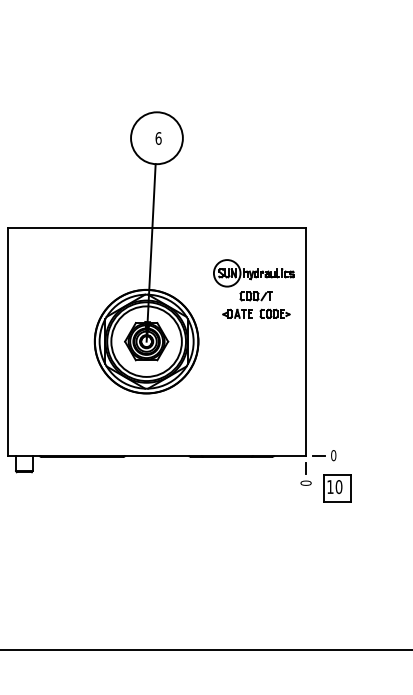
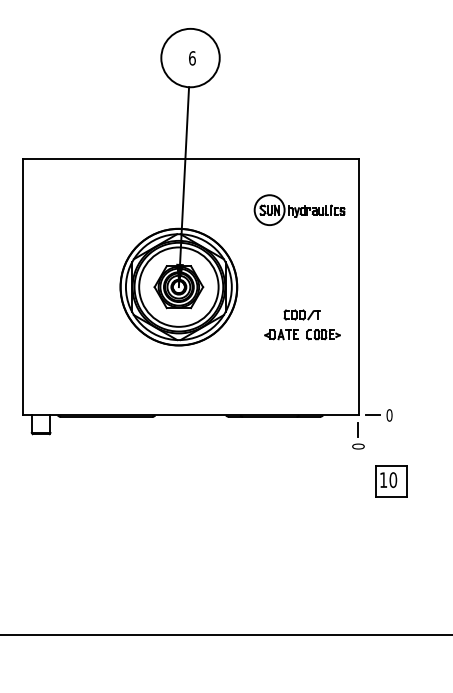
part: (256, 304) -> (302, 324), moved
part: (337, 488) -> (391, 481), moved

